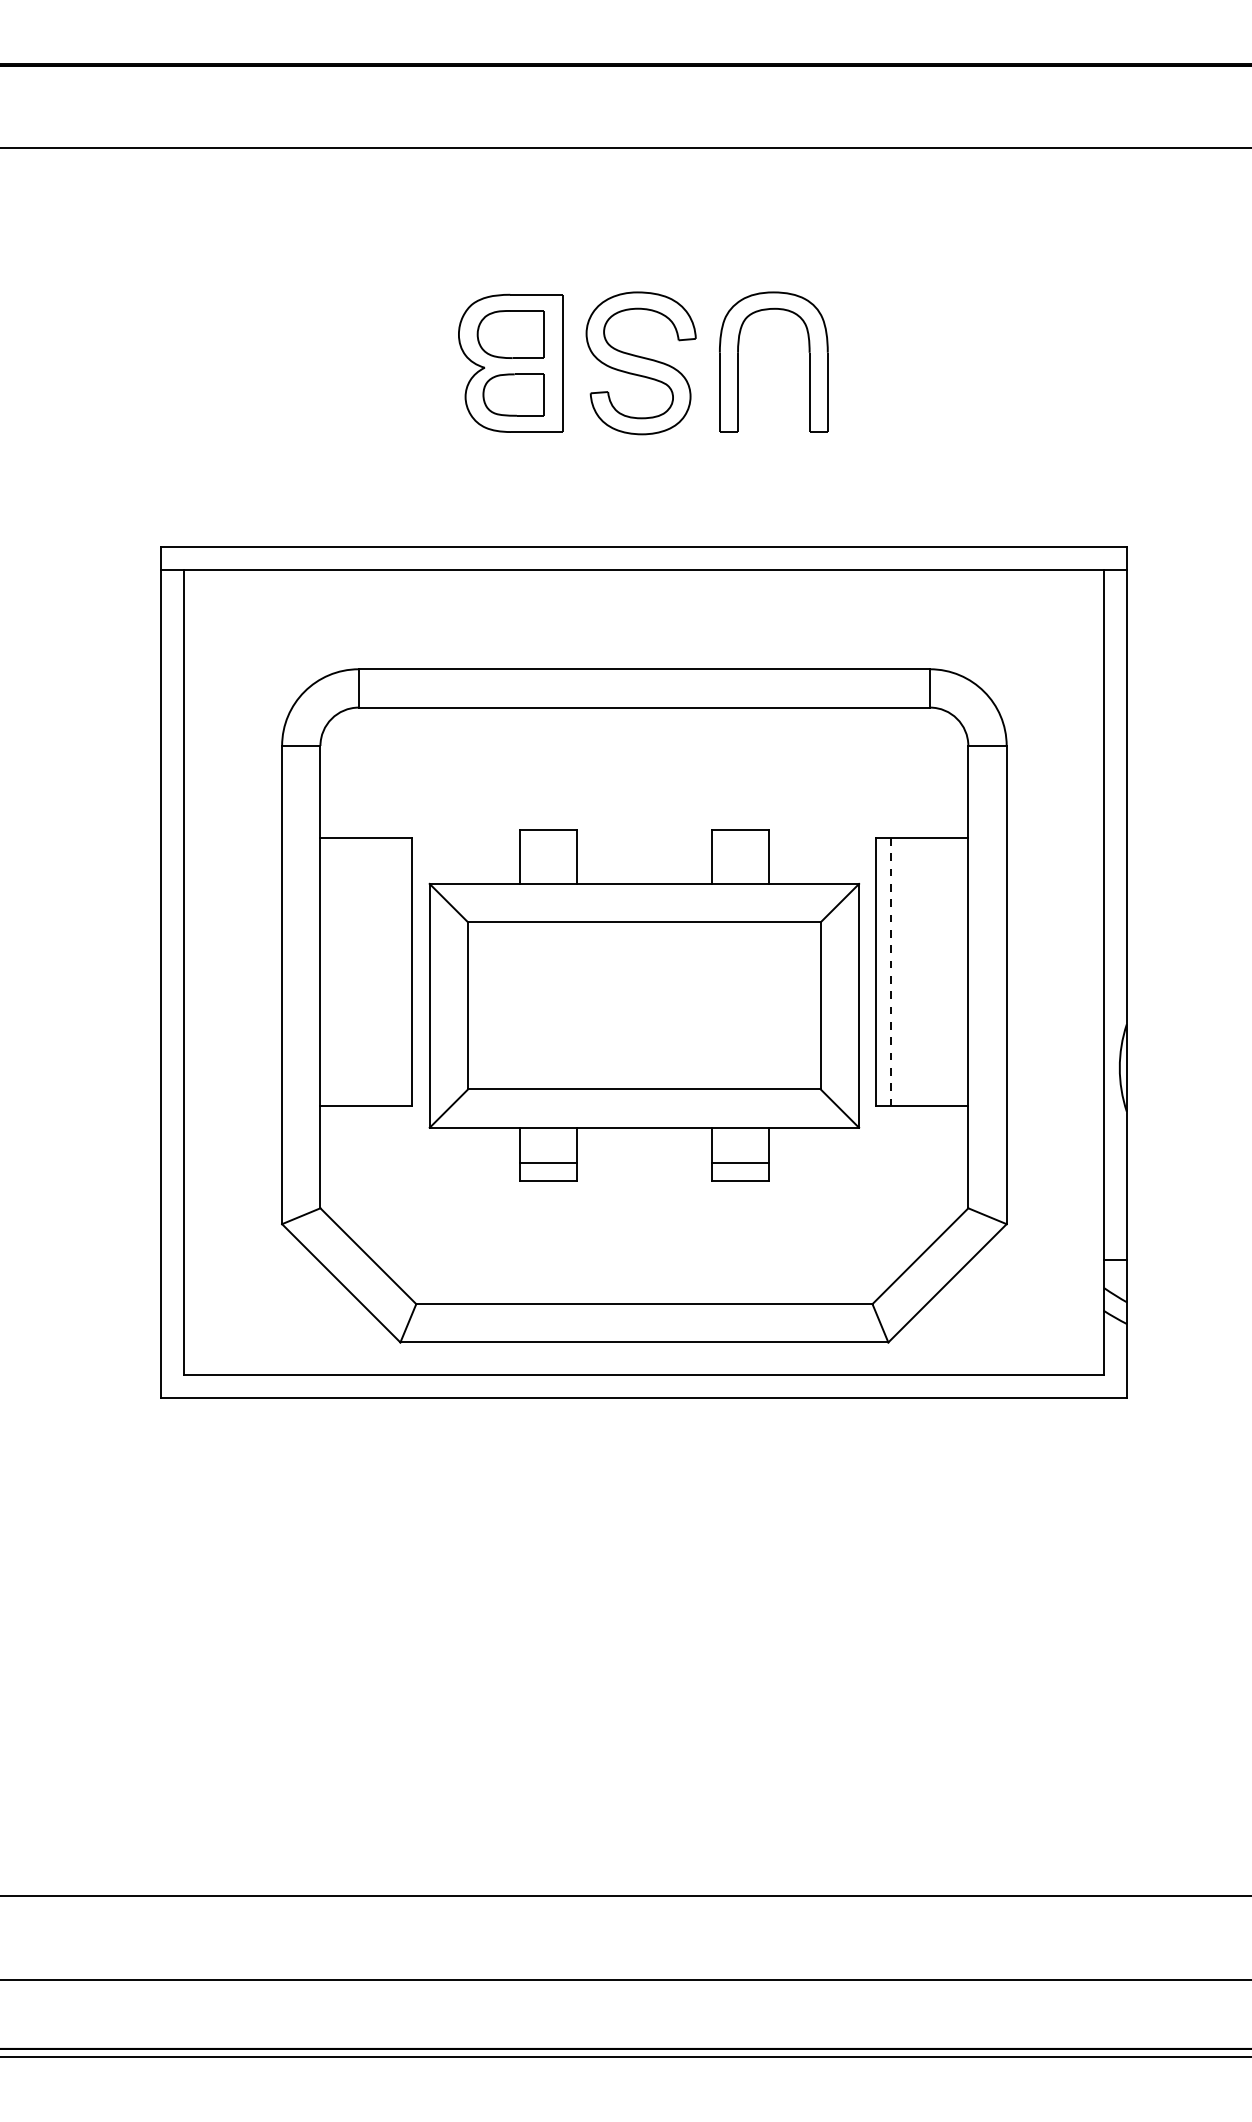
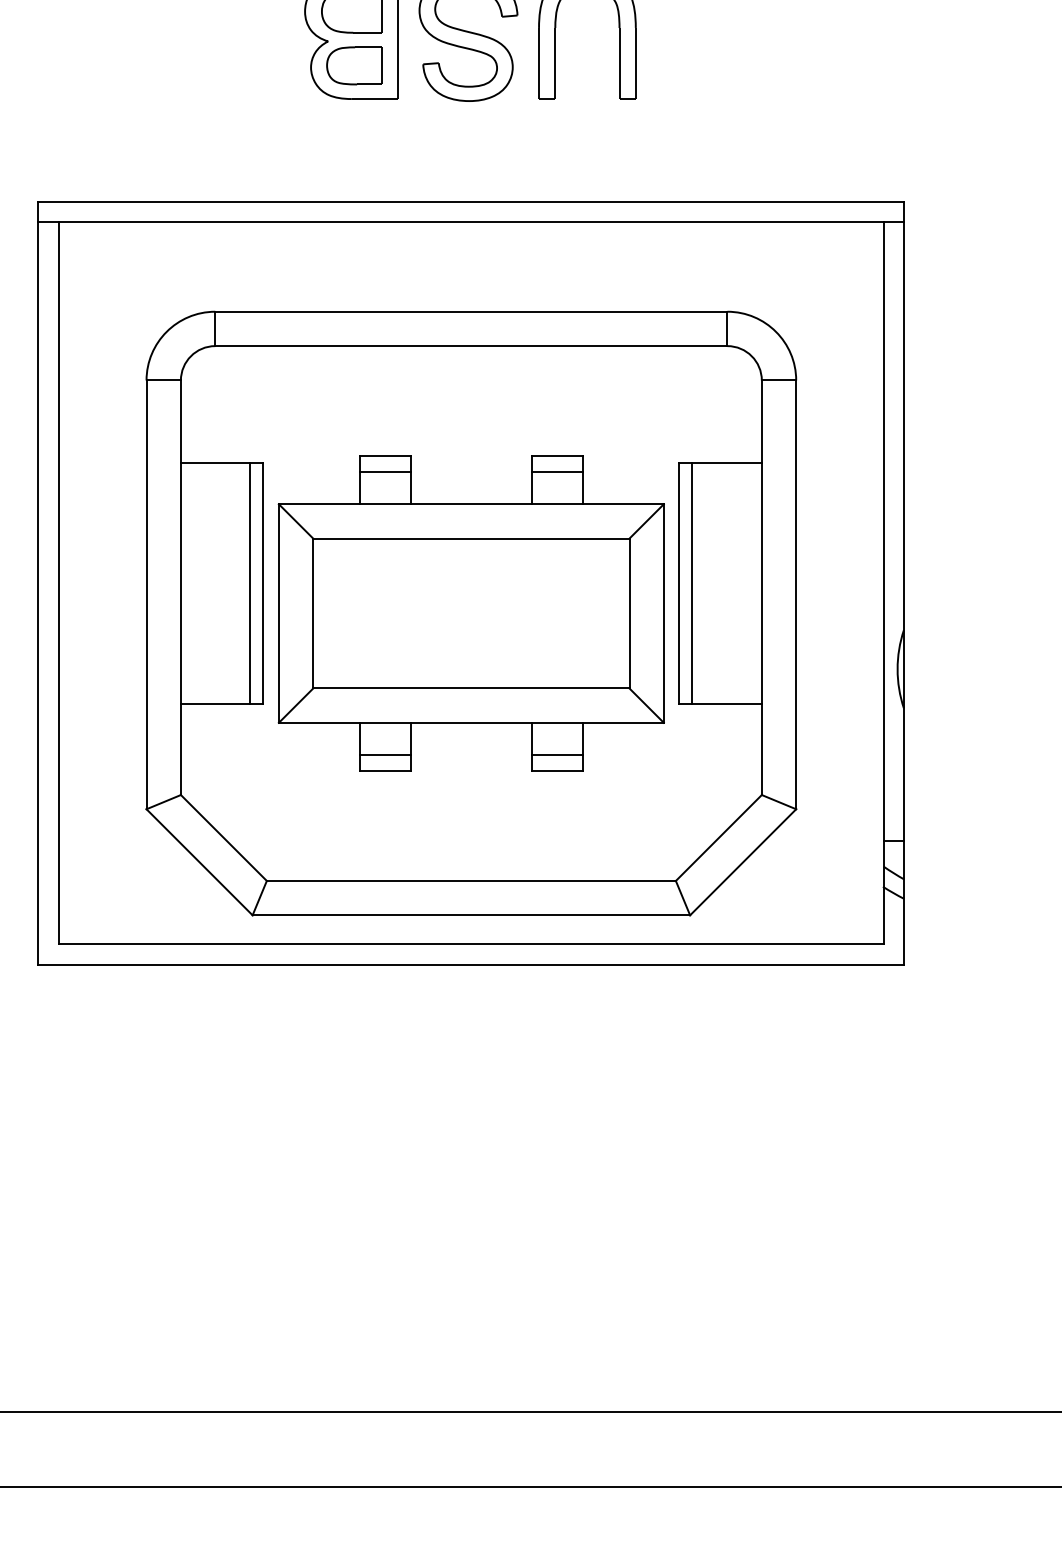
line: (548, 848) -> (385, 472), added
line: (740, 848) -> (557, 472), added
line: (397, 971) -> (250, 582), added
line: (890, 972) -> (692, 583), dashed -> solid

